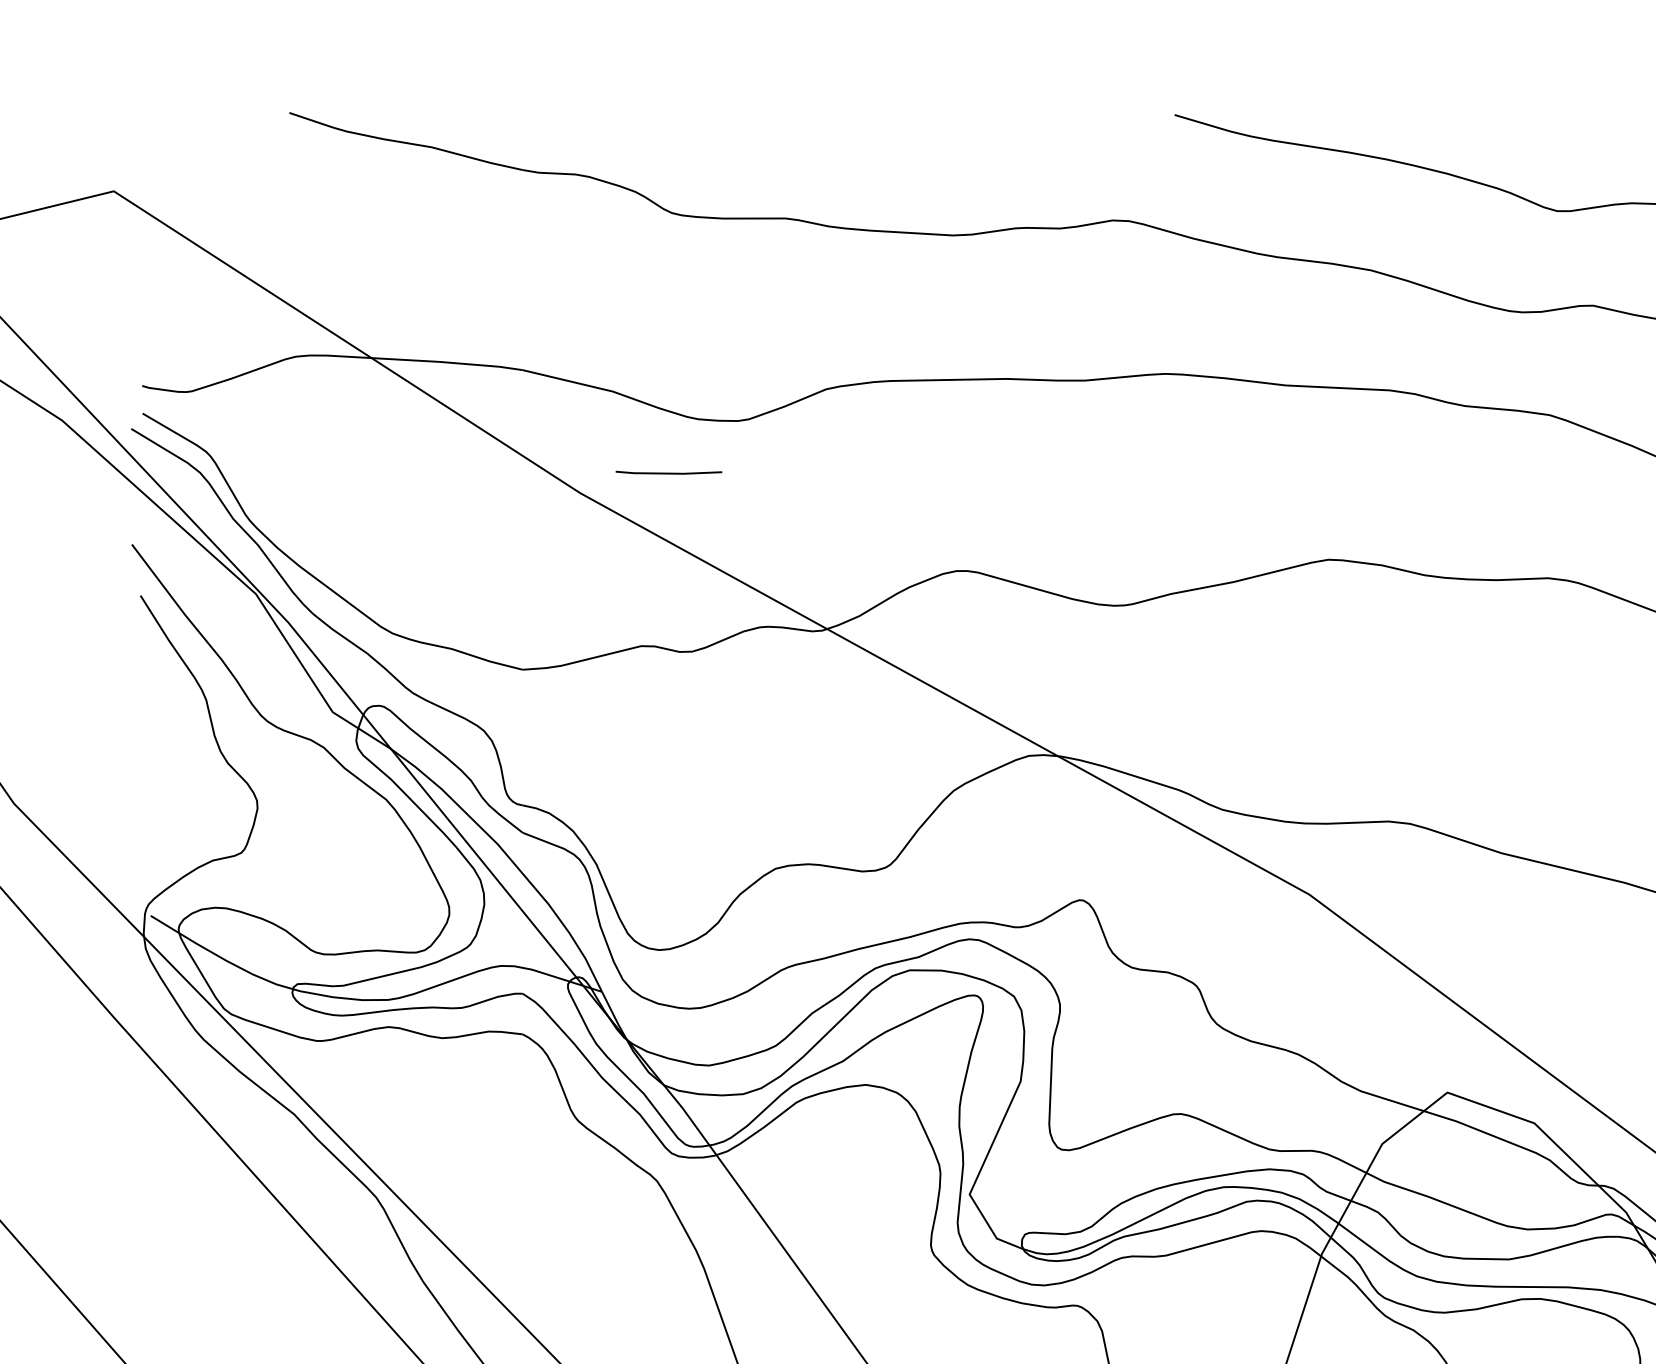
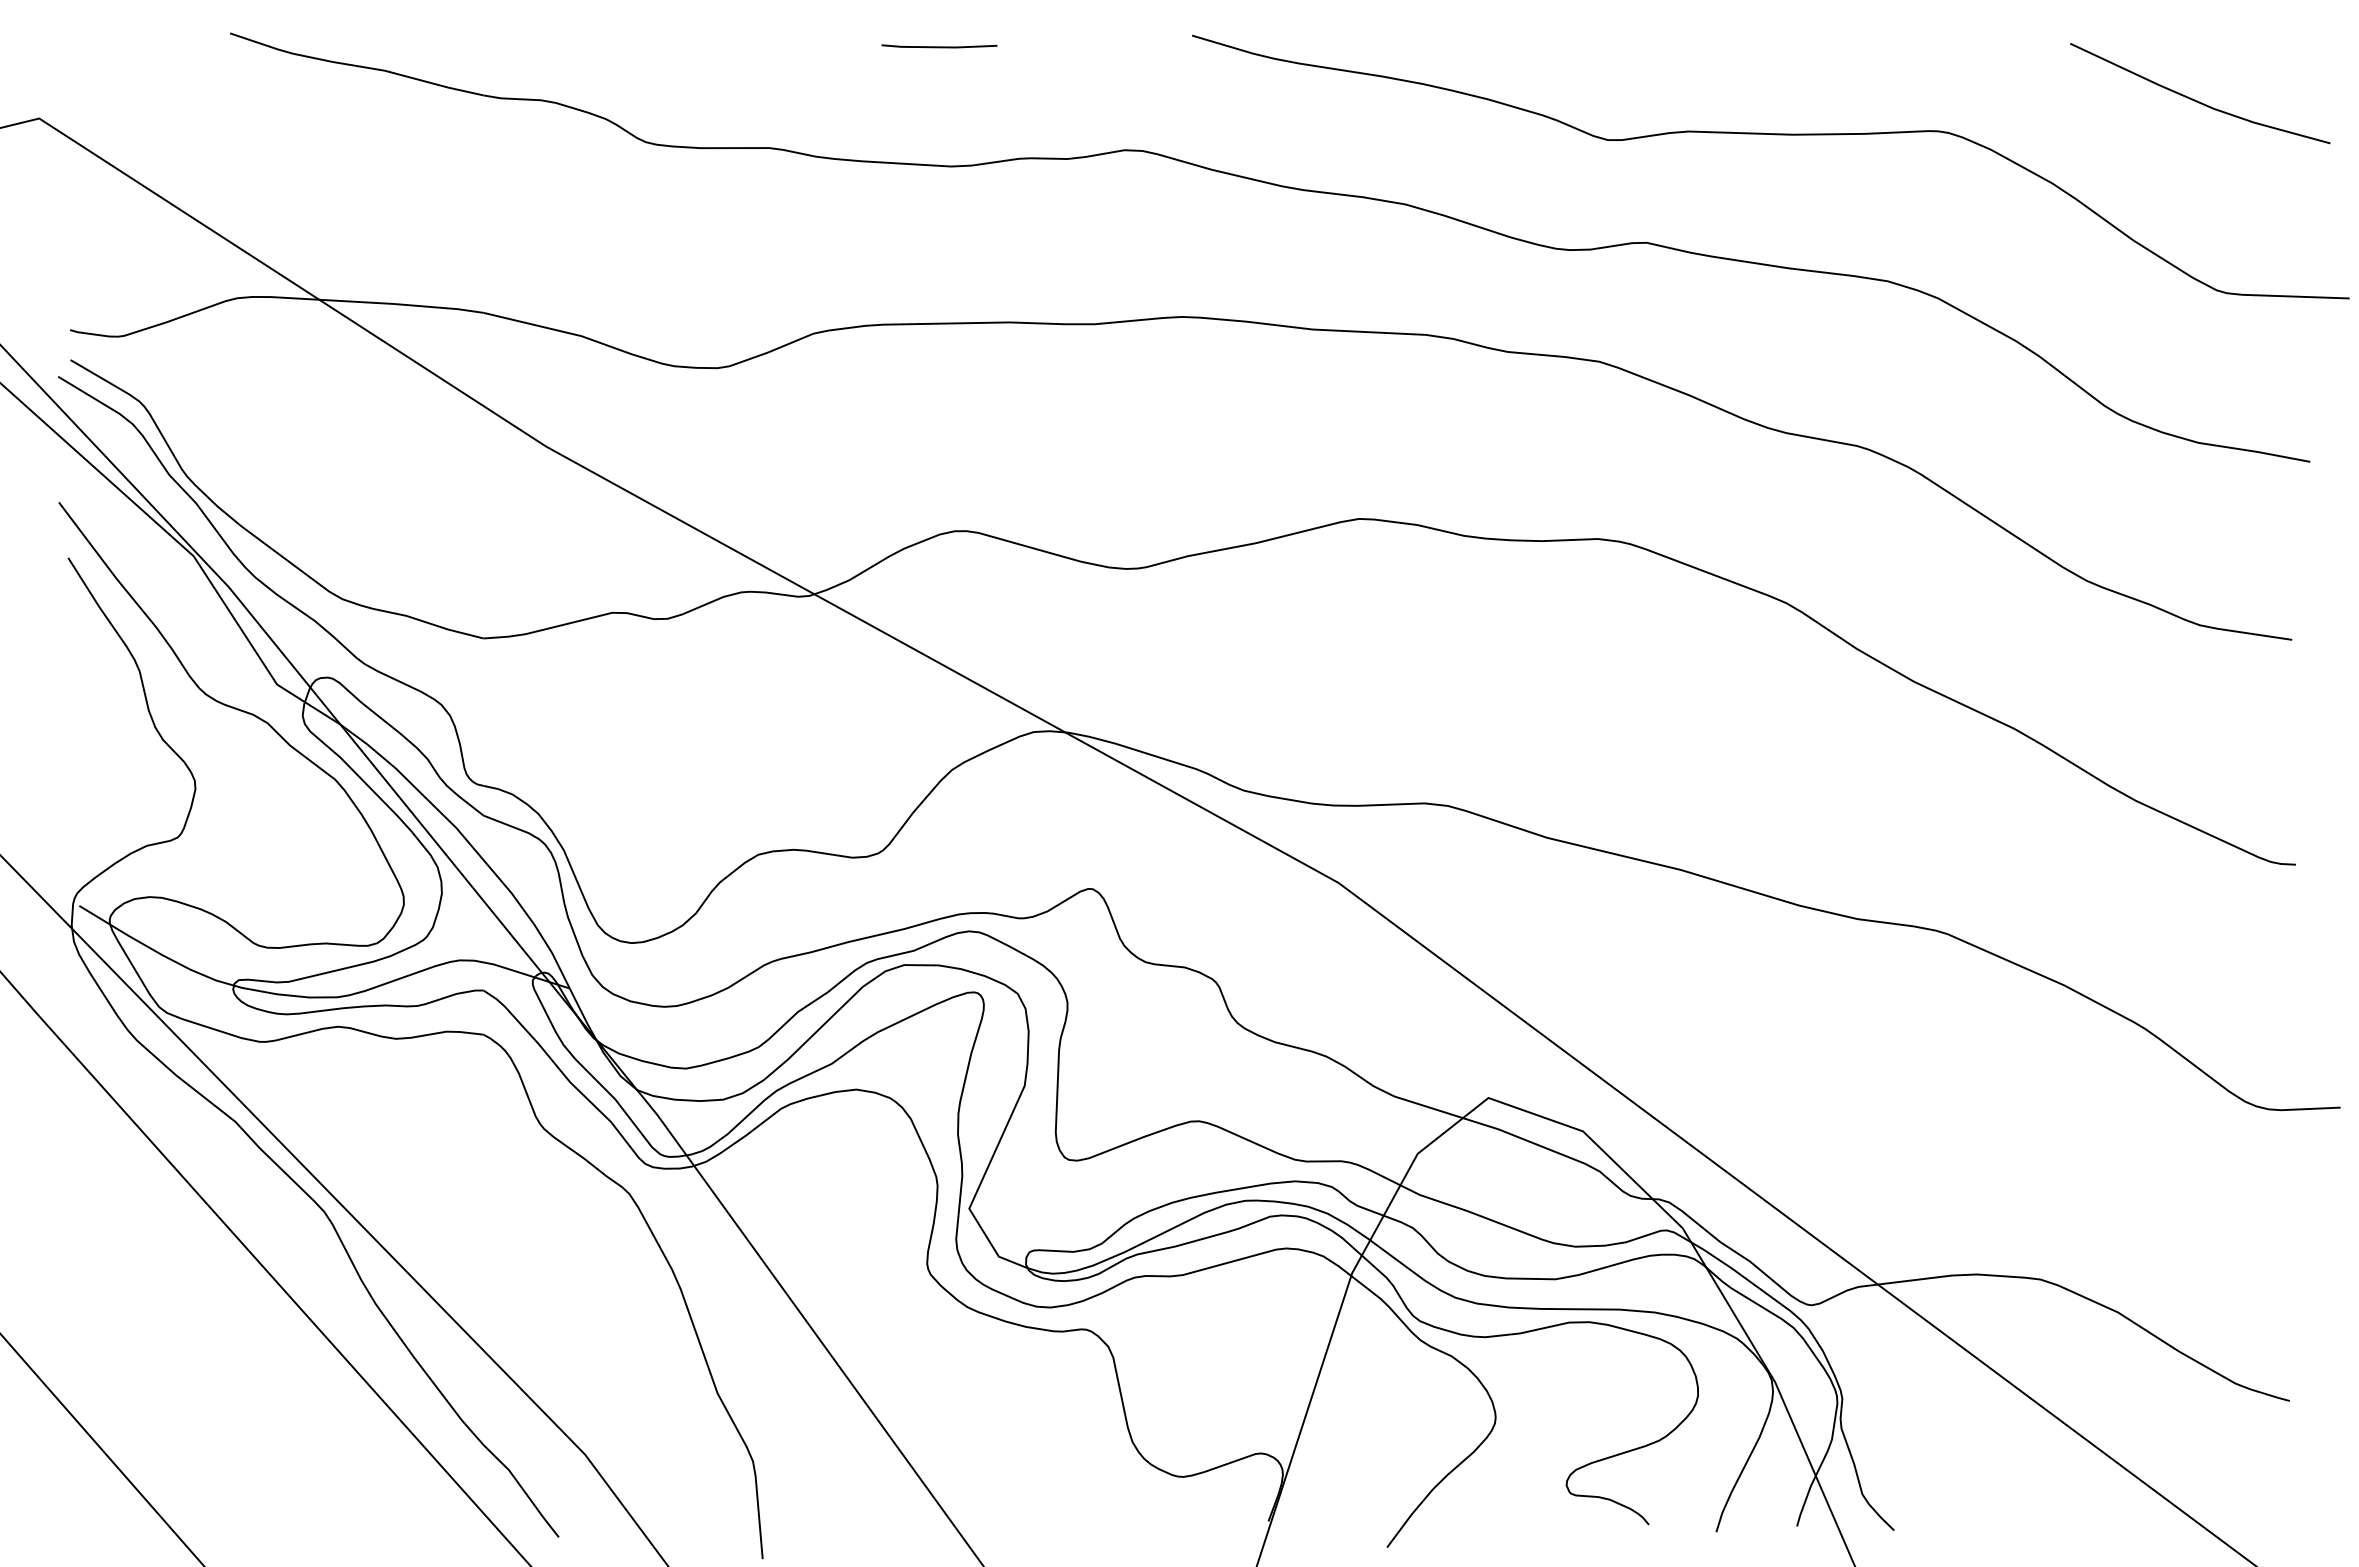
line: (668, 472) -> (939, 46), moved

